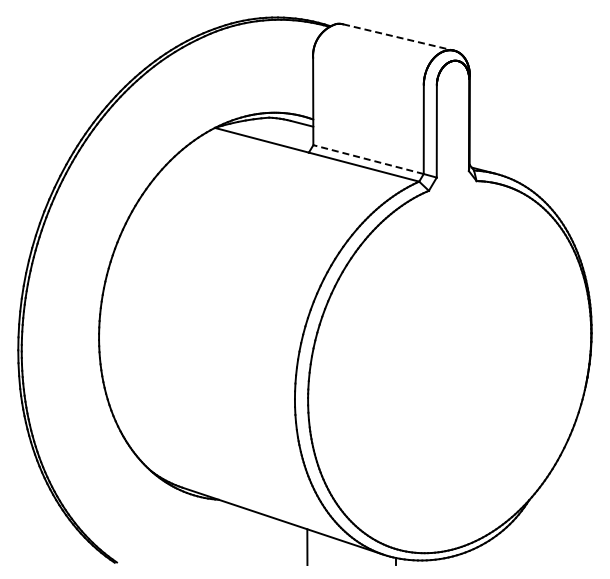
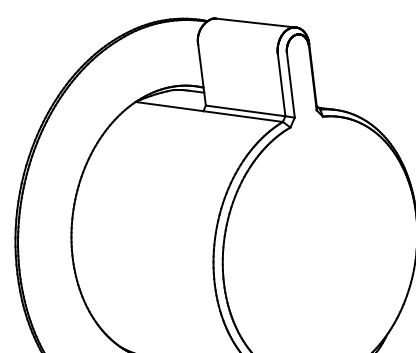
line: (398, 37) -> (256, 23), dashed -> solid
line: (368, 159) -> (245, 110), dashed -> solid

